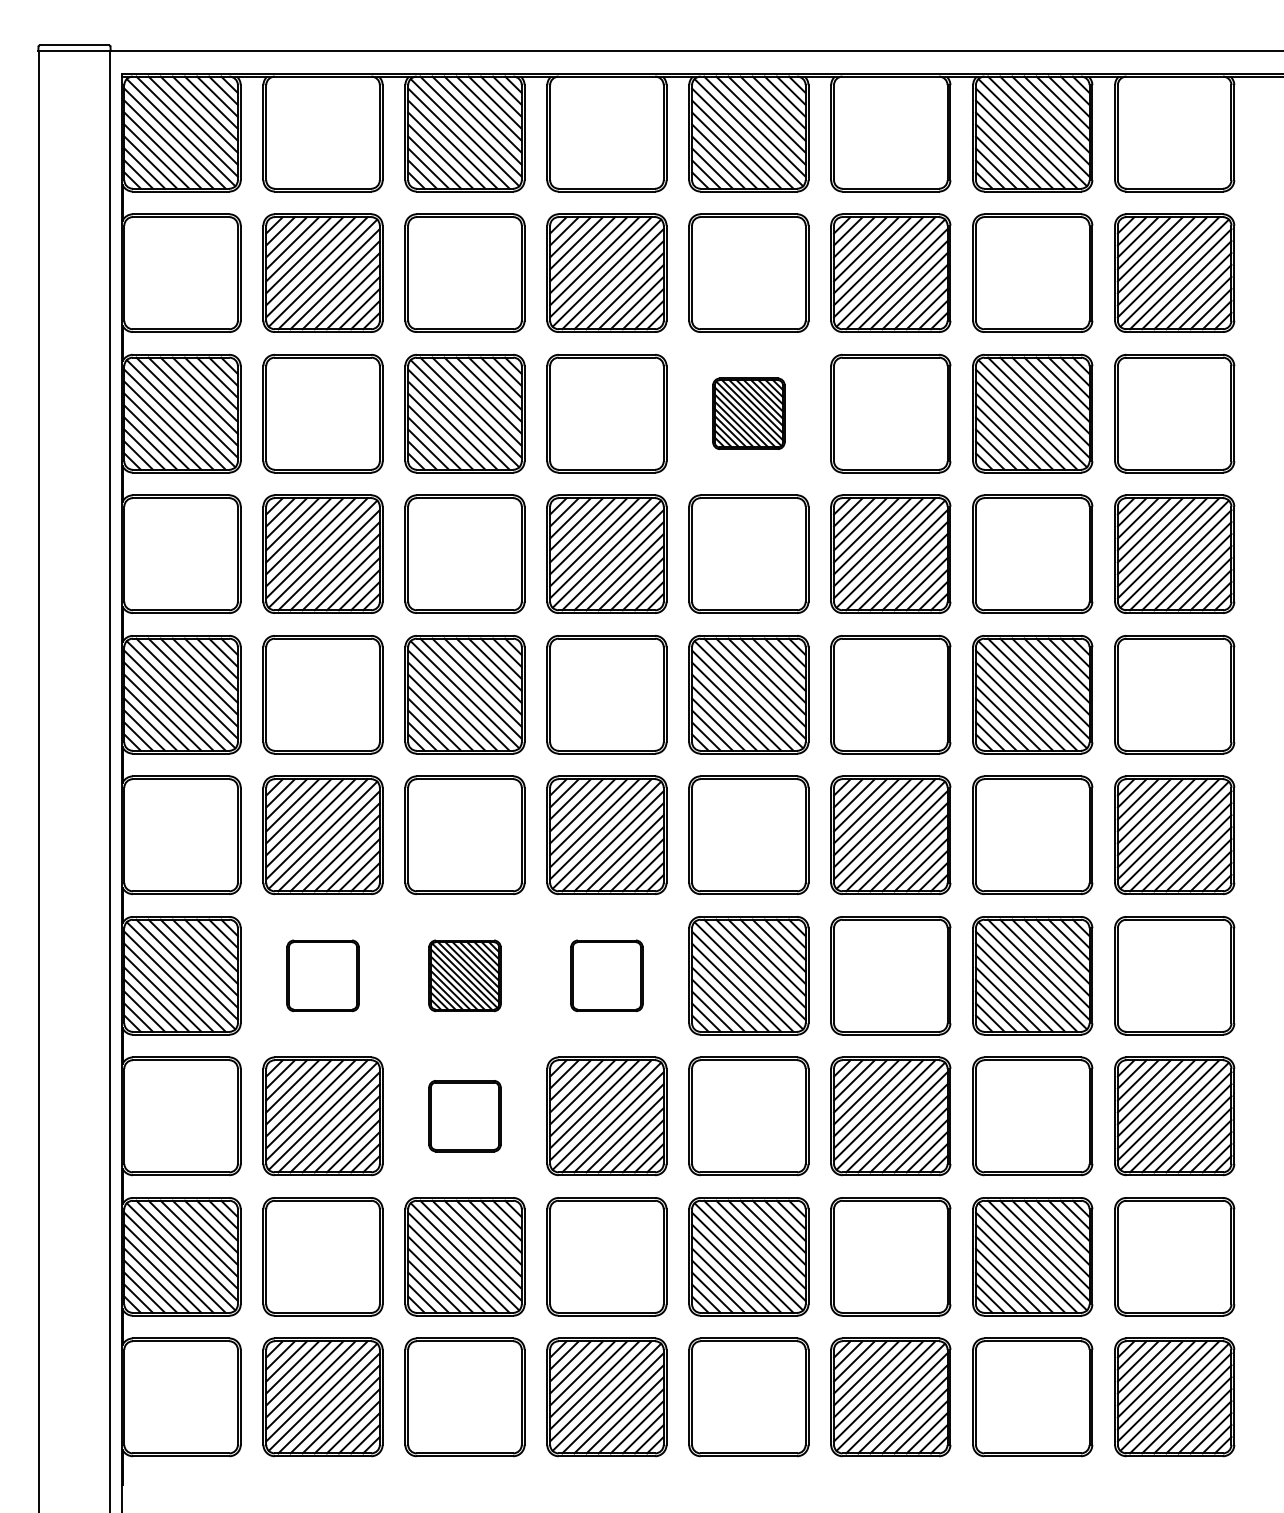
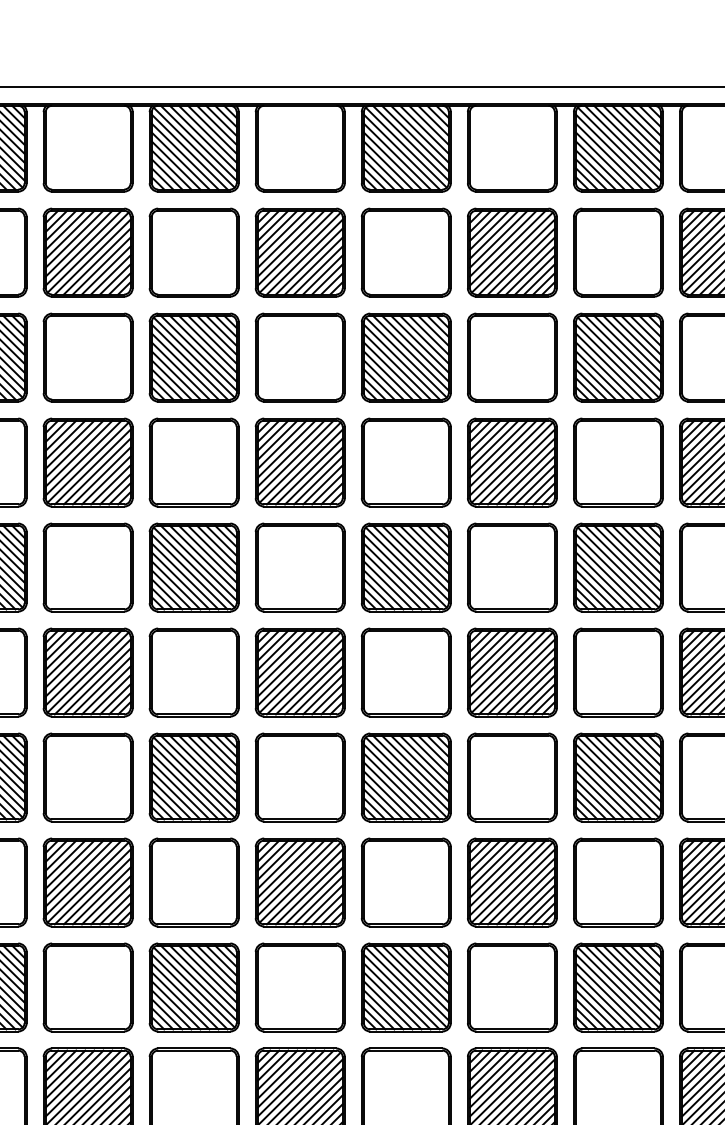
part: (748, 413) -> (406, 357), size x1.67
part: (322, 975) -> (87, 777), size x1.67
part: (464, 975) -> (193, 777), size x1.67
part: (606, 975) -> (299, 777), size x1.67
part: (464, 1115) -> (193, 881), size x1.67

